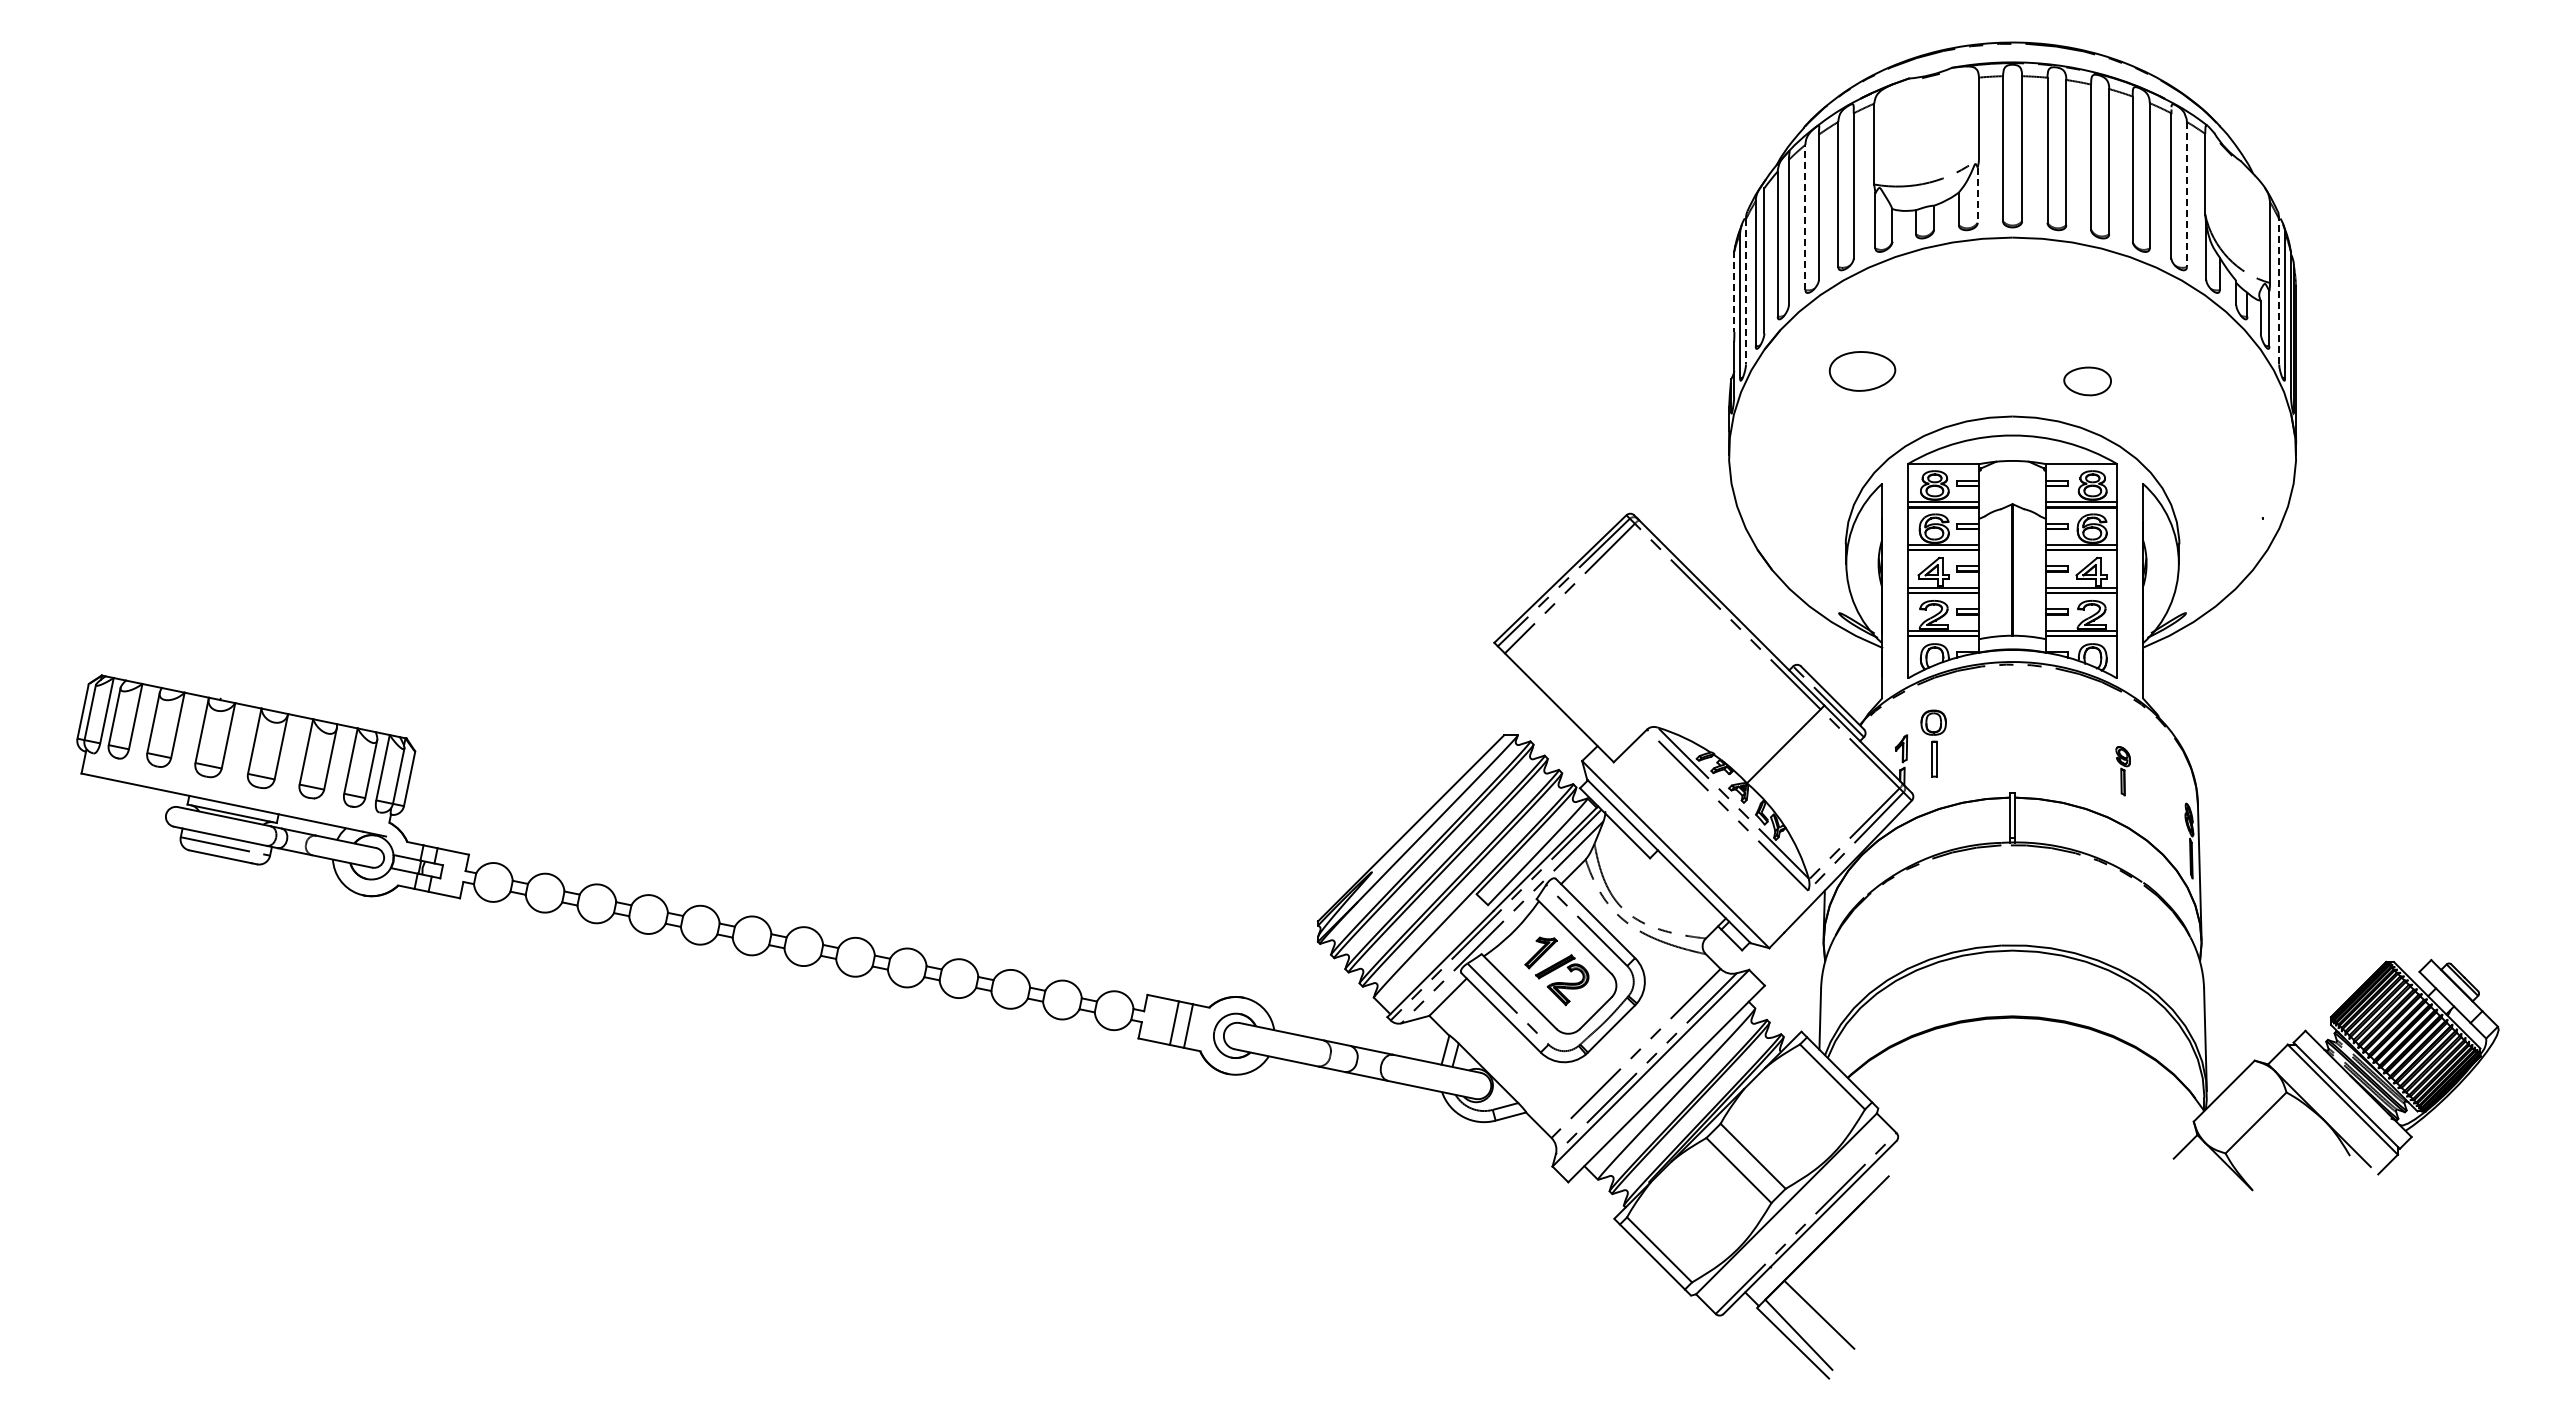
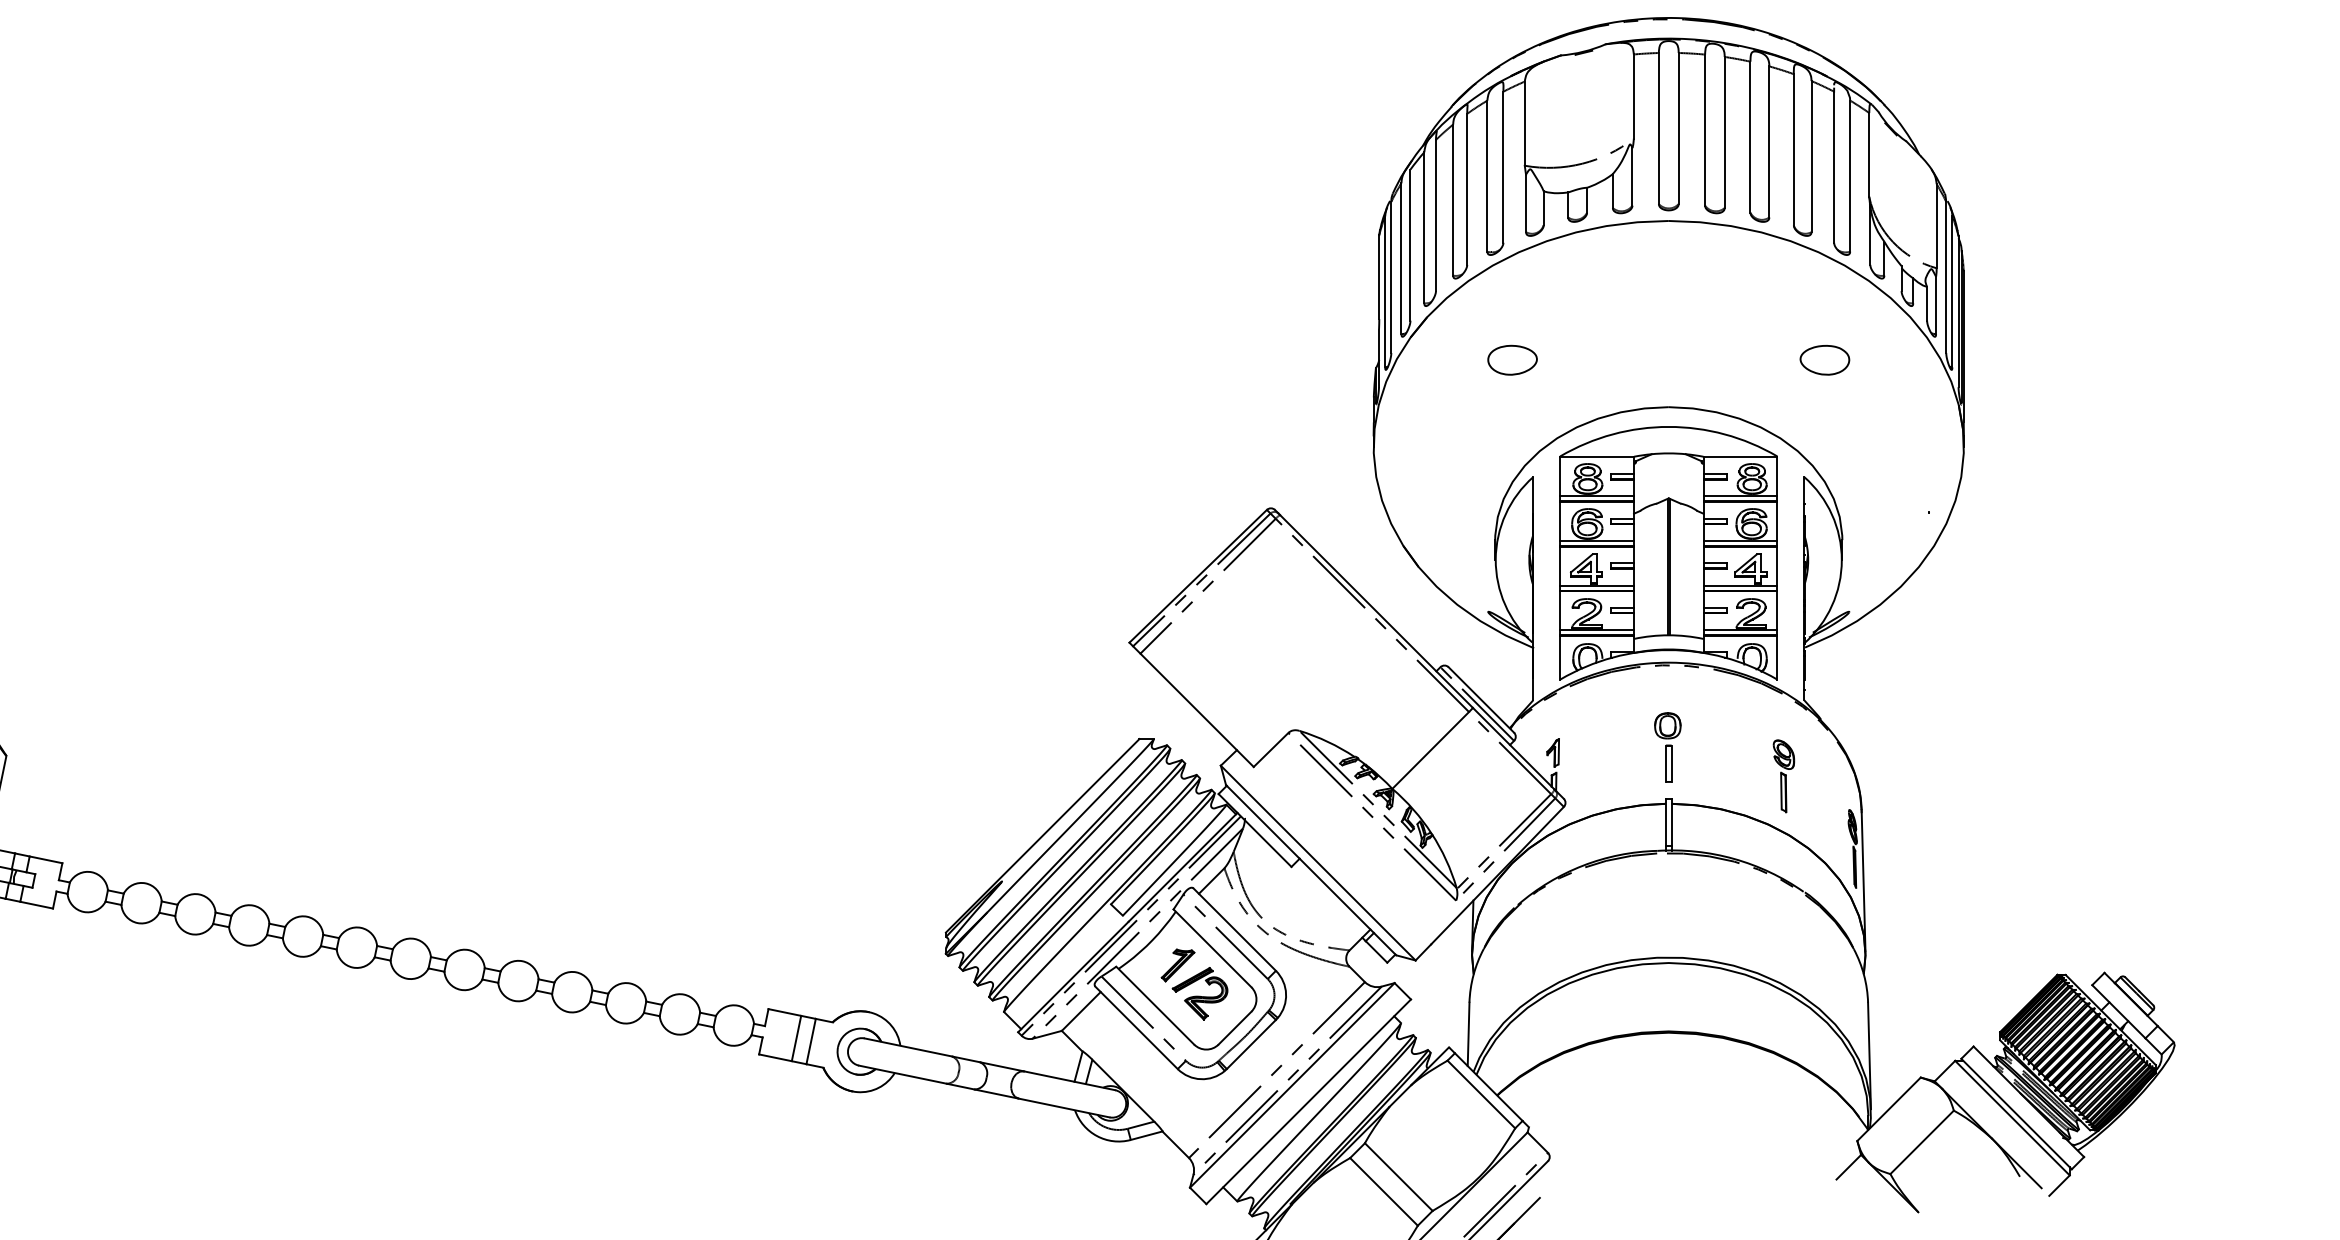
line: (2186, 194) -> (1849, 176), dashed -> solid
line: (1977, 195) -> (1632, 177), dashed -> solid
line: (1805, 217) -> (1453, 200), dashed -> solid
line: (1745, 291) -> (1390, 277), dashed -> solid
line: (2279, 291) -> (1946, 277), dashed -> solid
line: (1734, 292) -> (1379, 278), dashed -> solid
part: (1862, 371) -> (1512, 360), size x0.71
part: (2087, 381) -> (1824, 360), moved
part: (1933, 743) -> (1667, 747), moved
part: (2122, 770) -> (1783, 775), size x1.43

